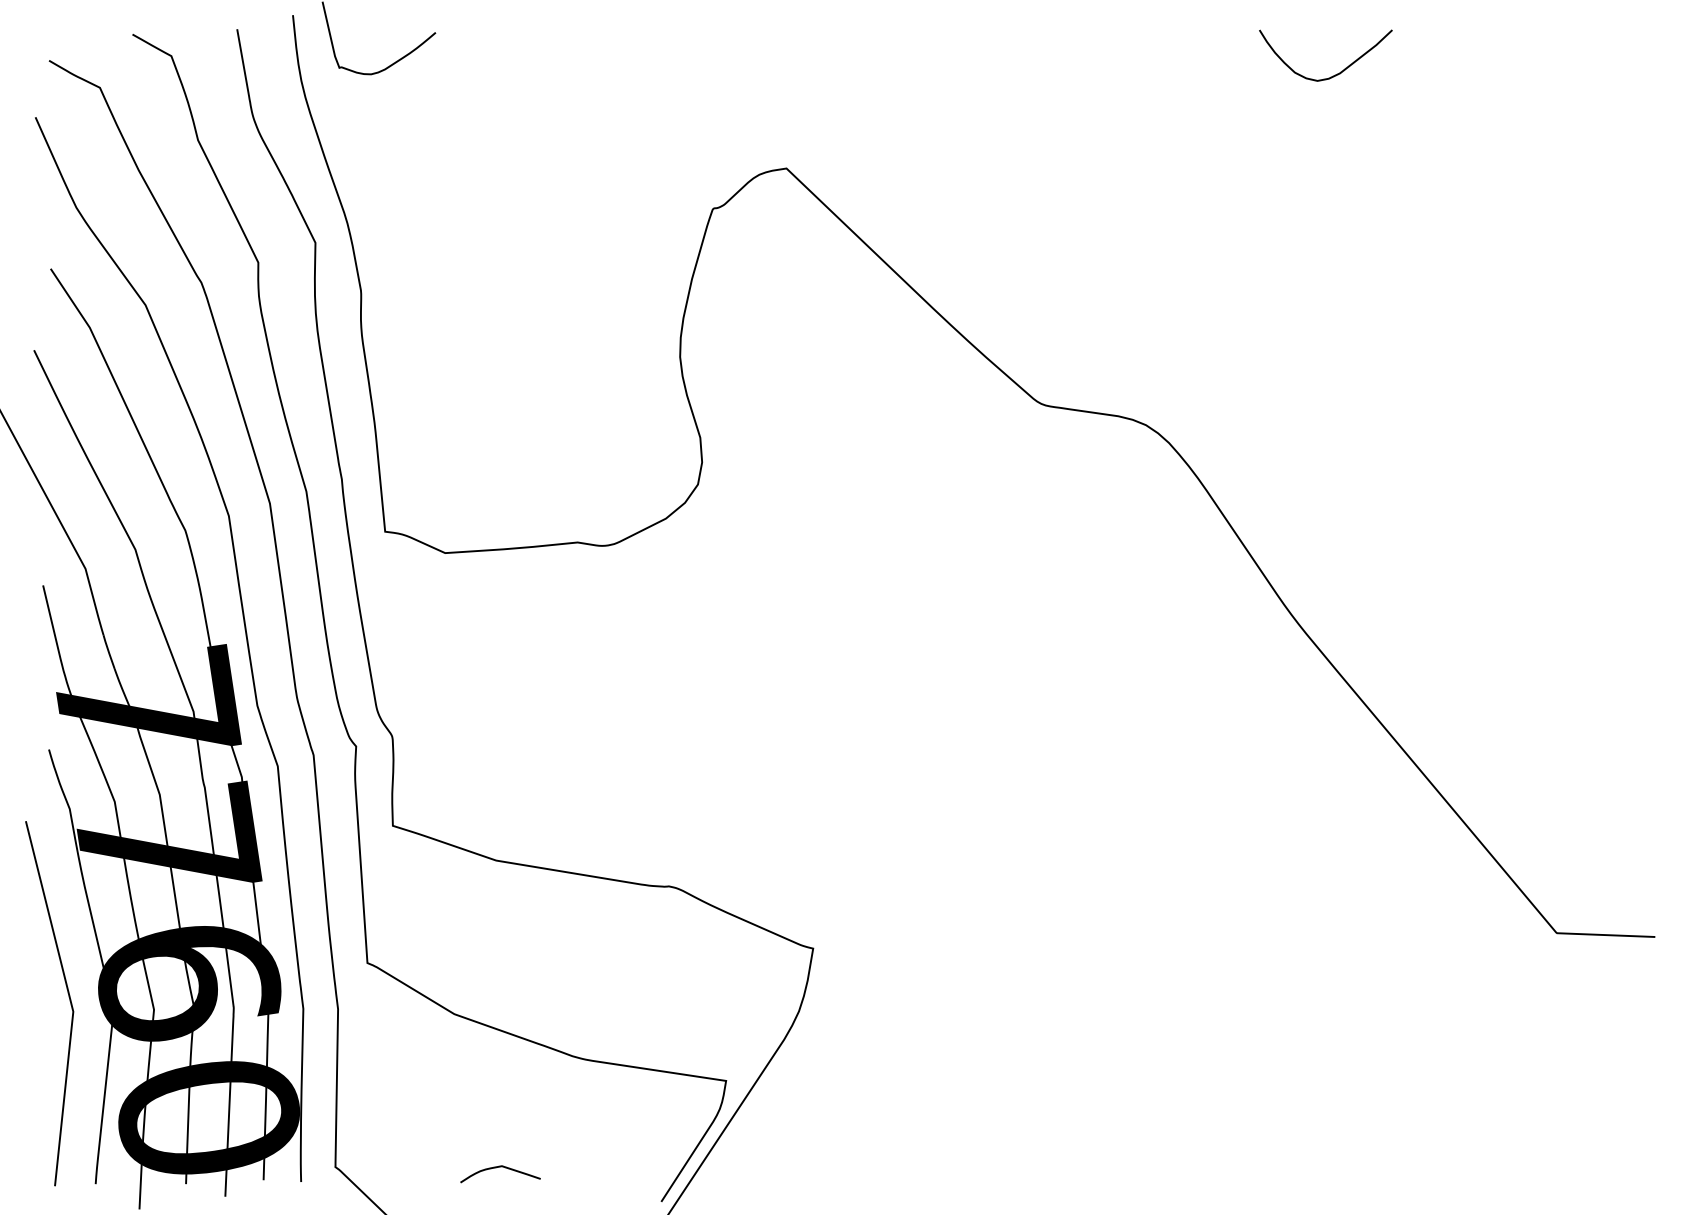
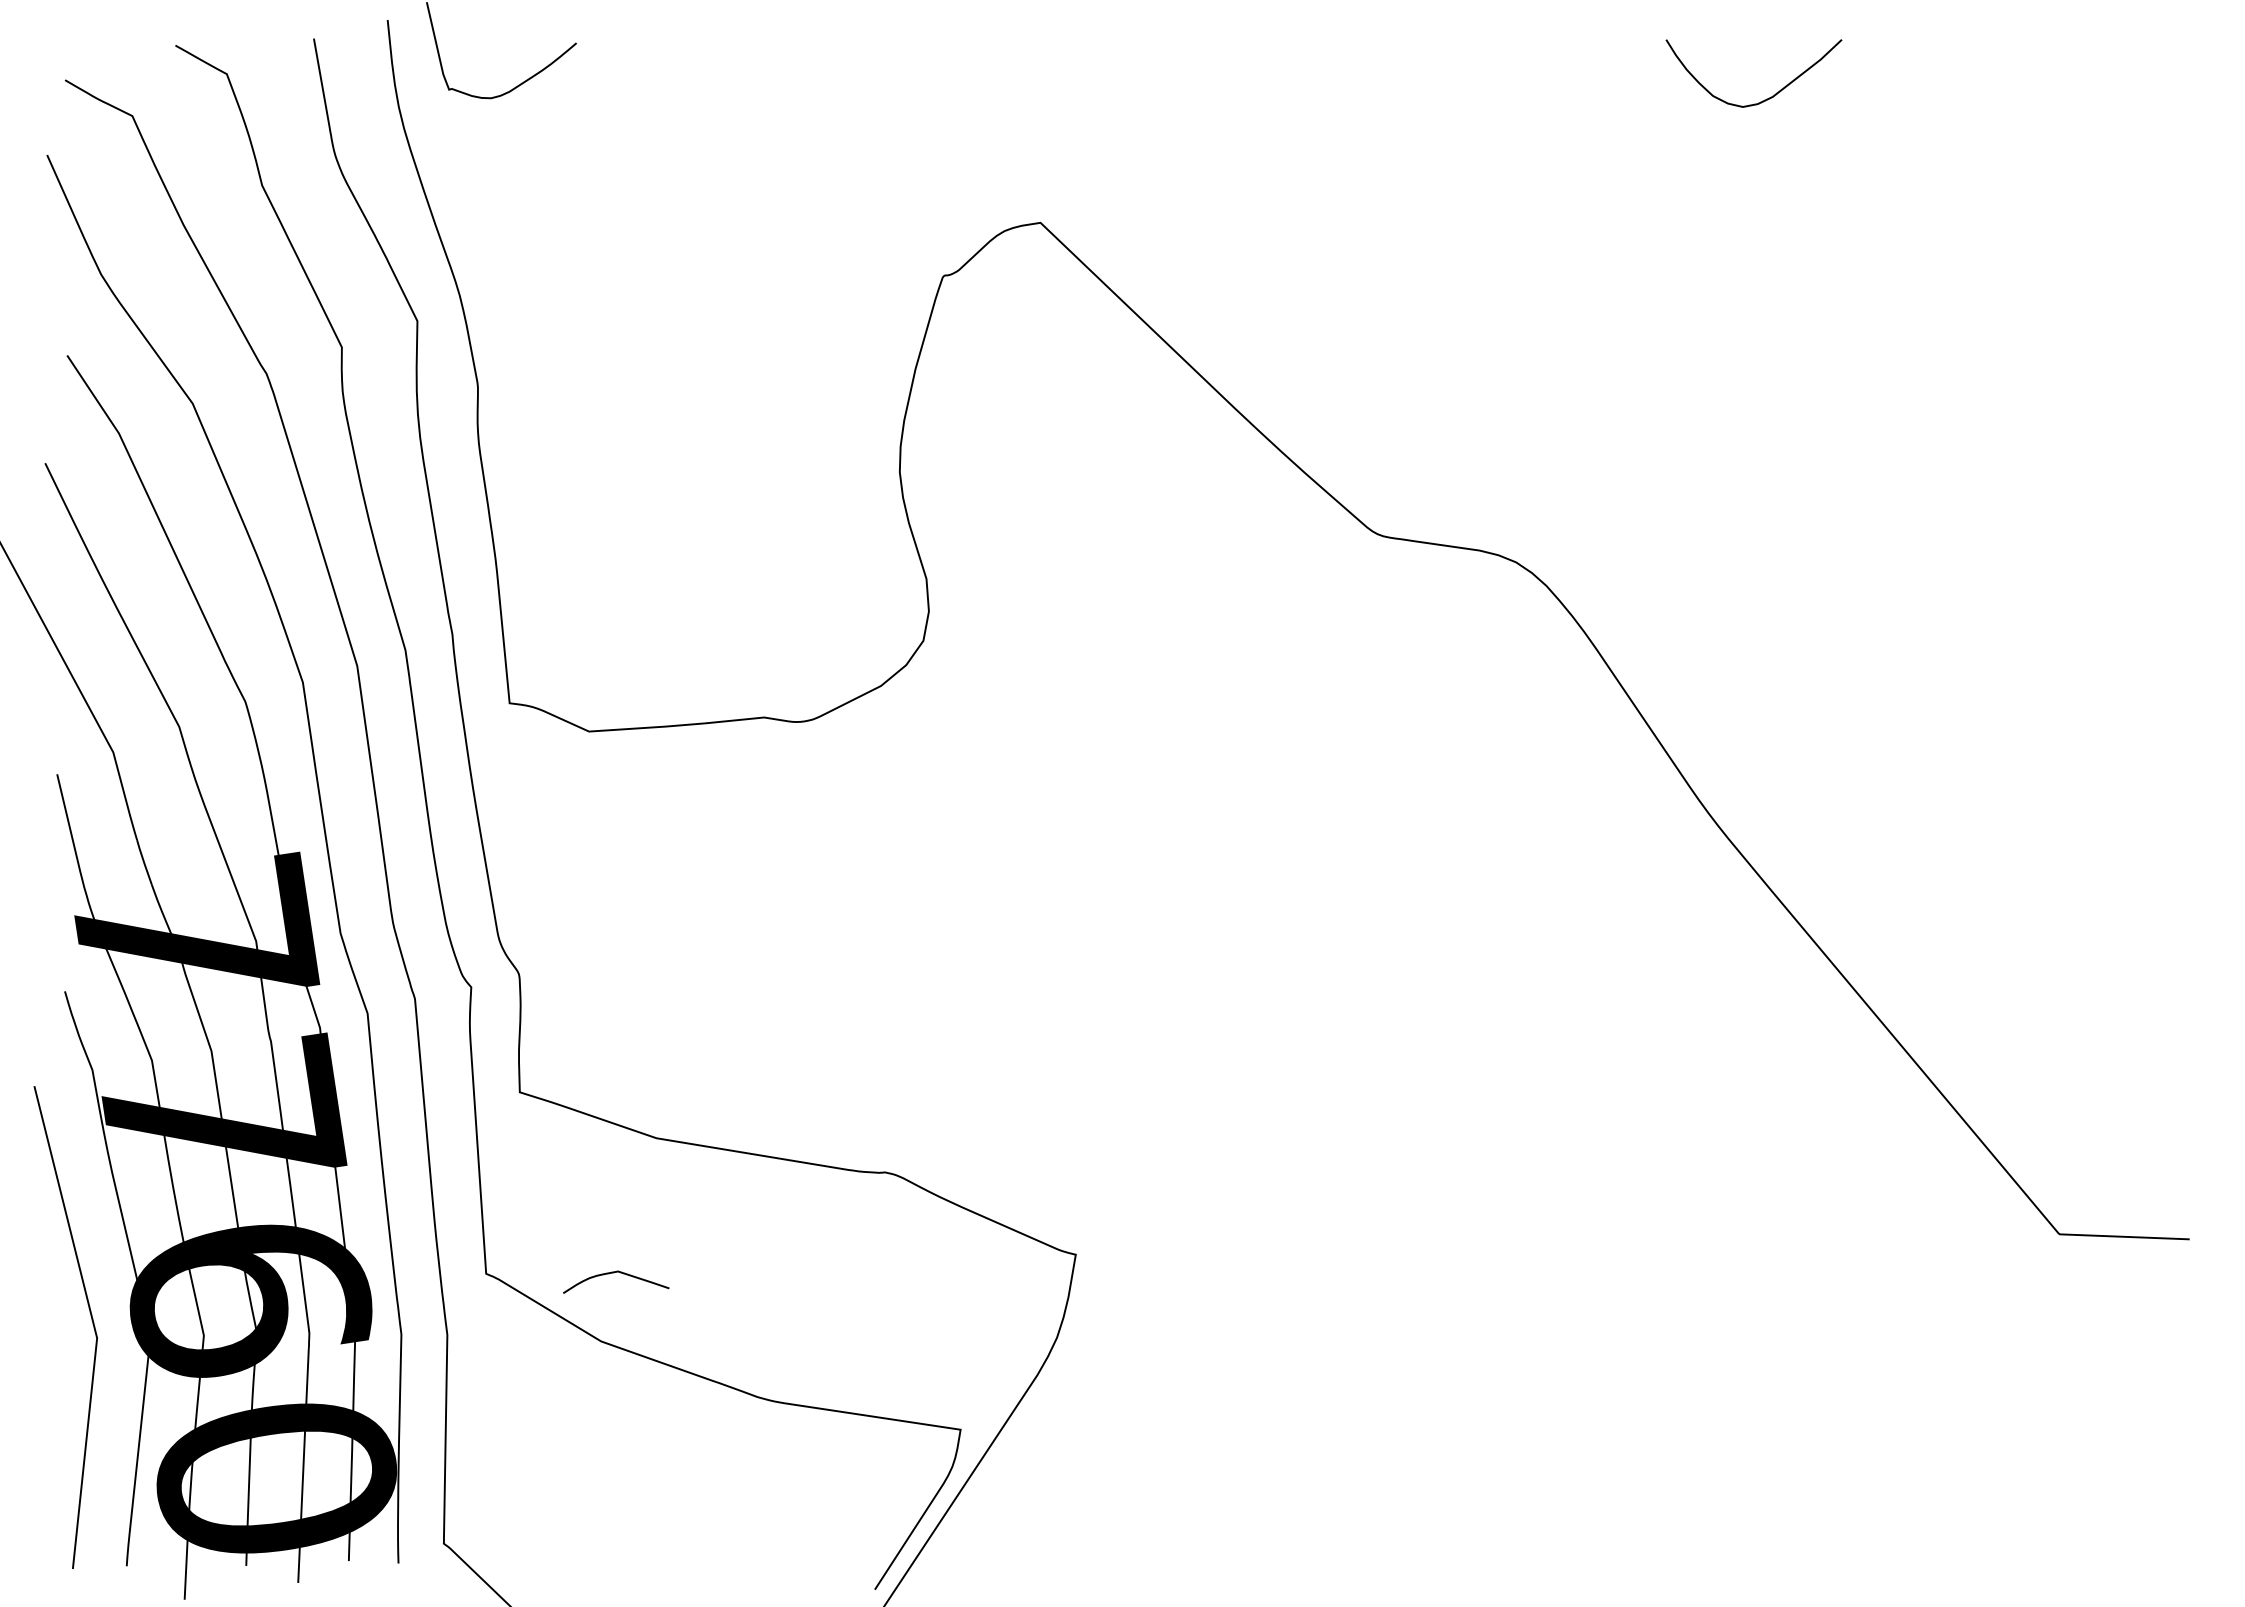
curve: (499, 1167) -> (614, 1273), moved

